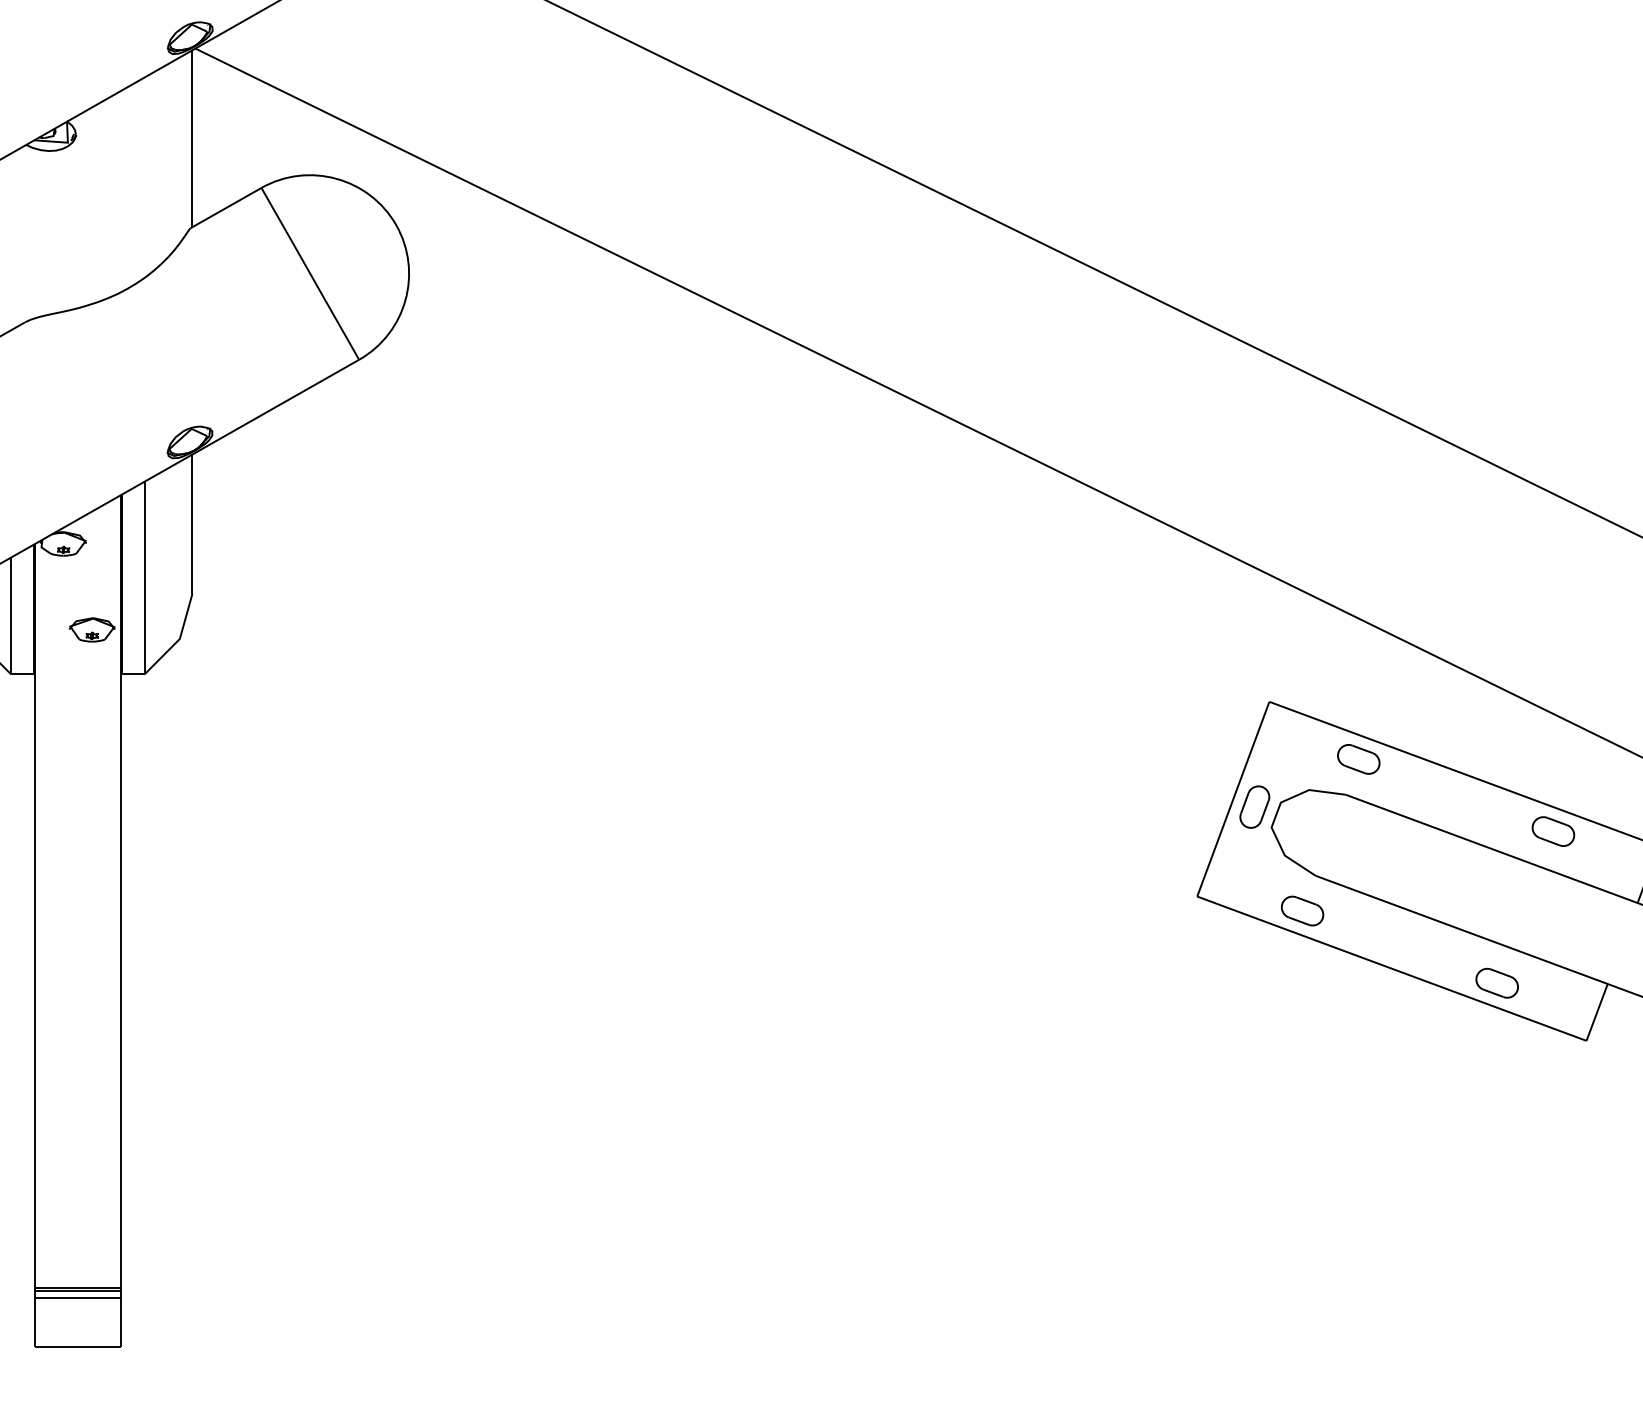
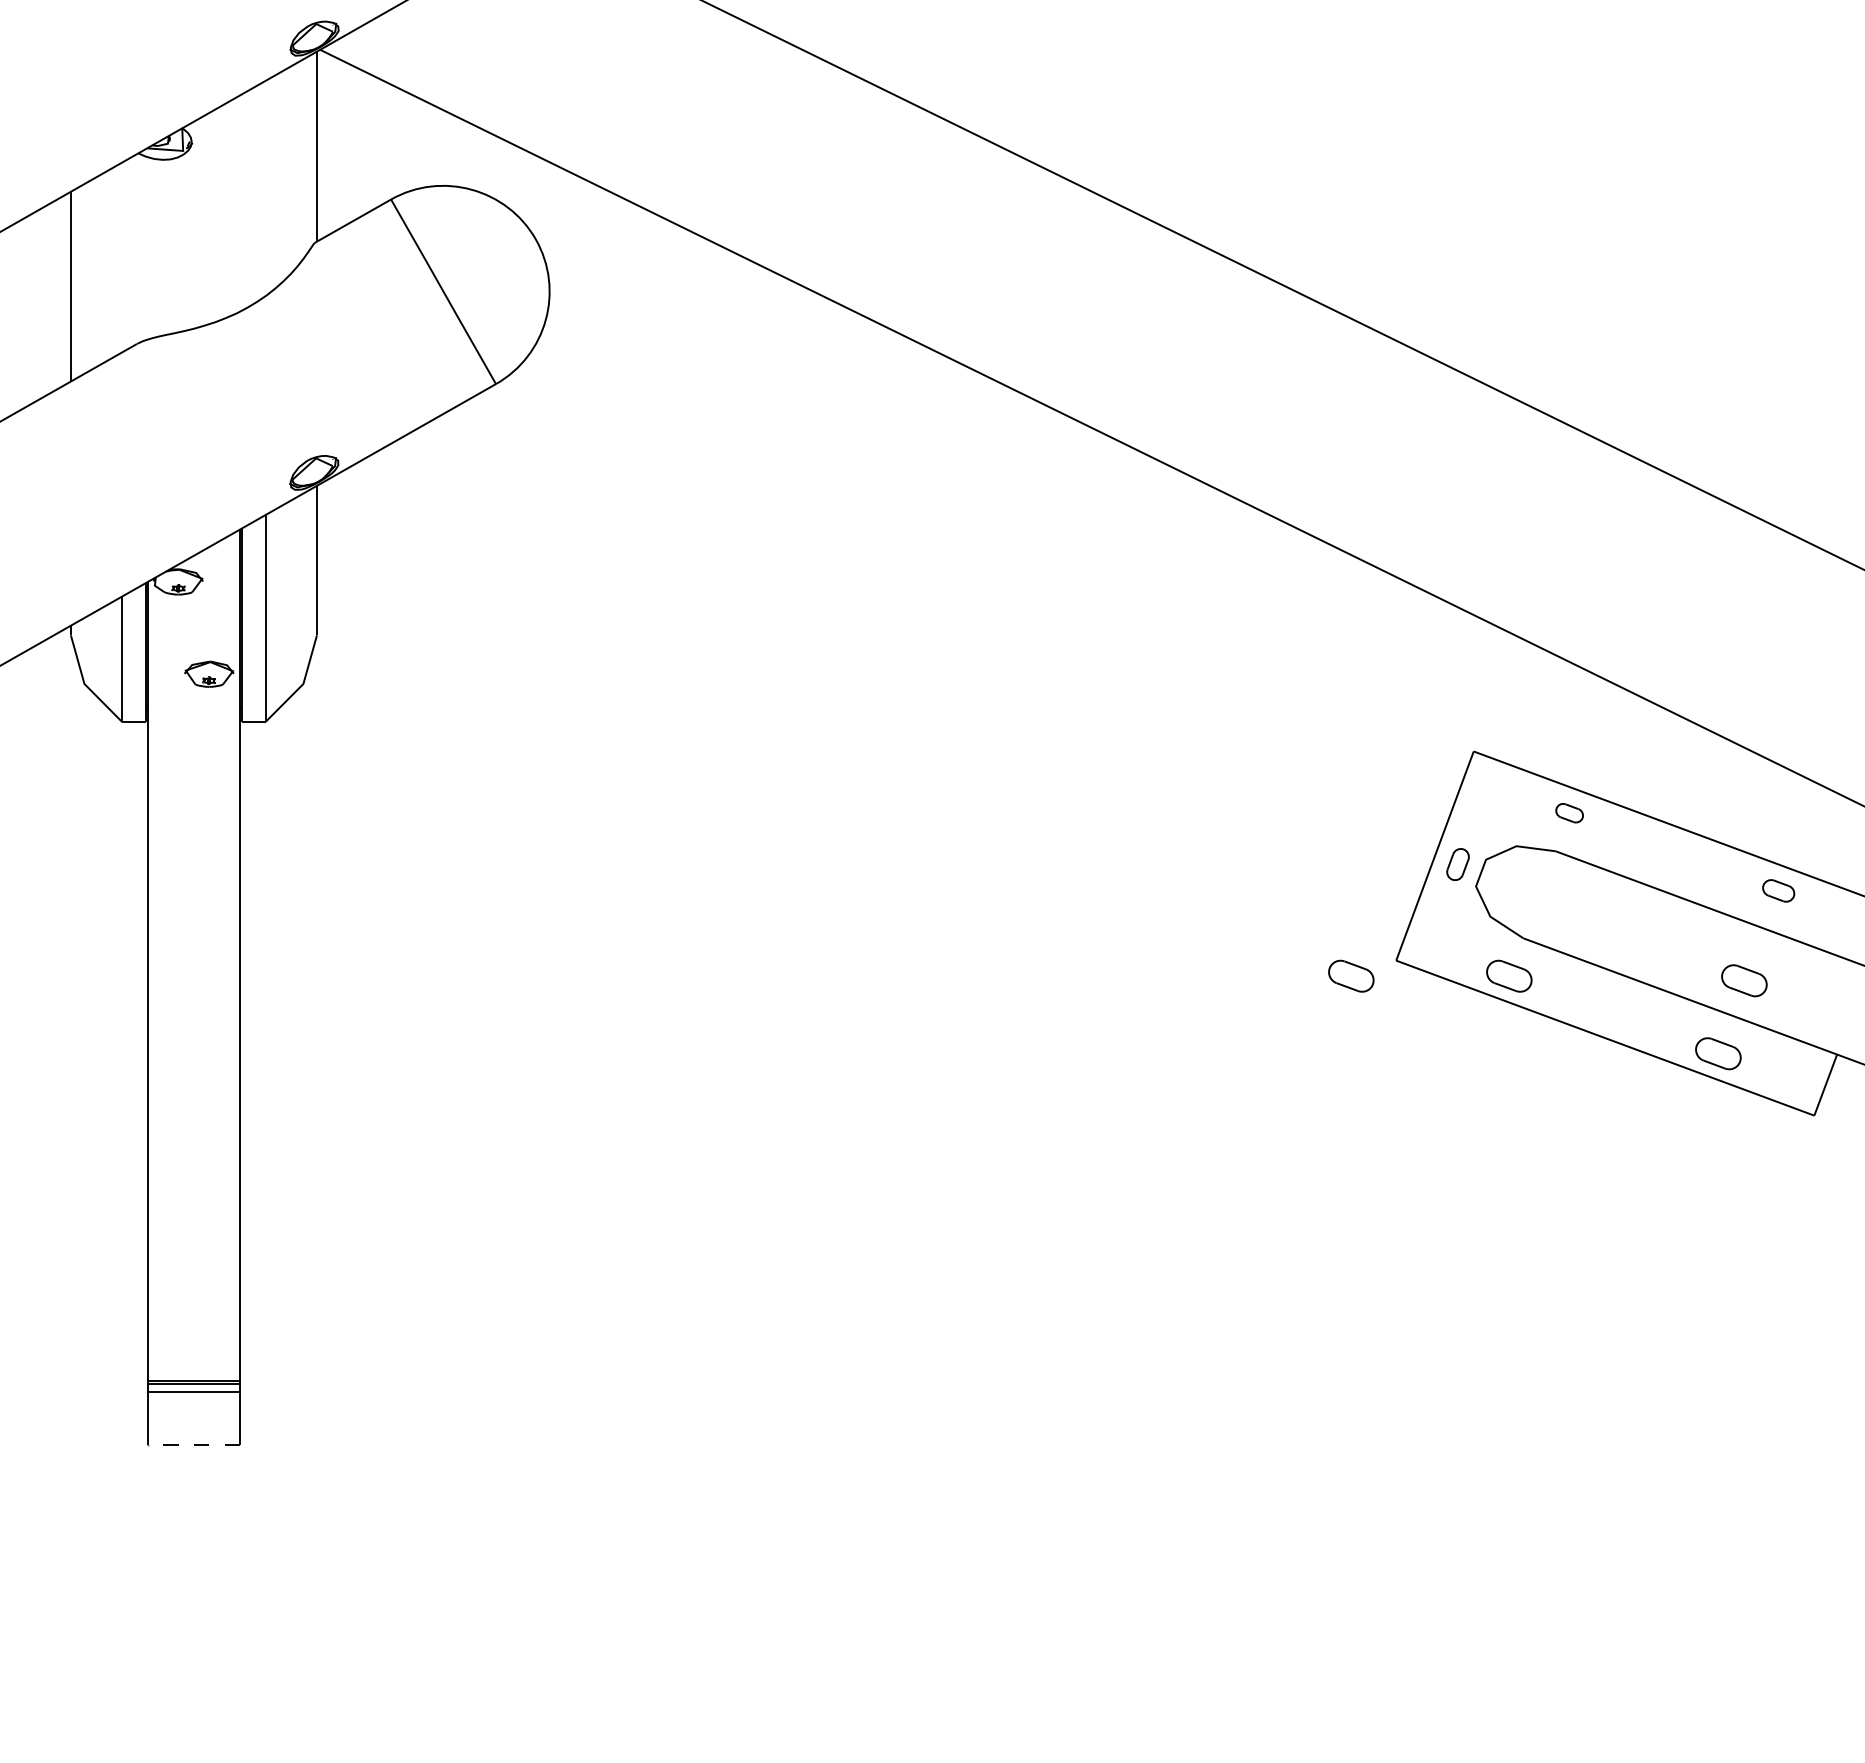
part: (1358, 758) -> (1569, 812), size x0.6
part: (1254, 807) -> (1457, 864), size x0.7
part: (1553, 831) -> (1778, 890), size x0.7
part: (1155, 910) -> (1351, 975), added
part: (1521, 915) -> (1744, 980), added
line: (77, 1347) -> (193, 1444), solid -> dashed

